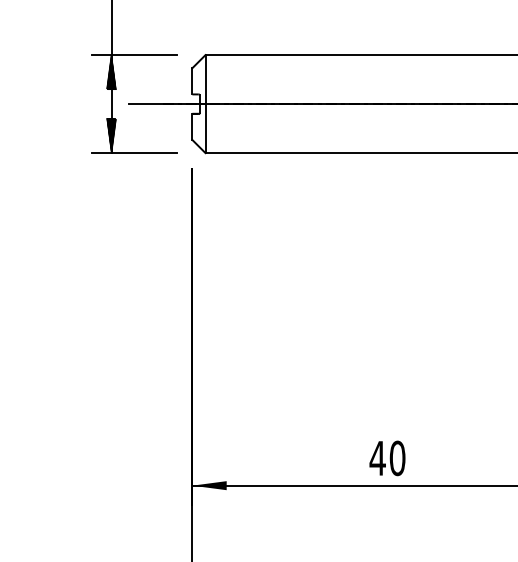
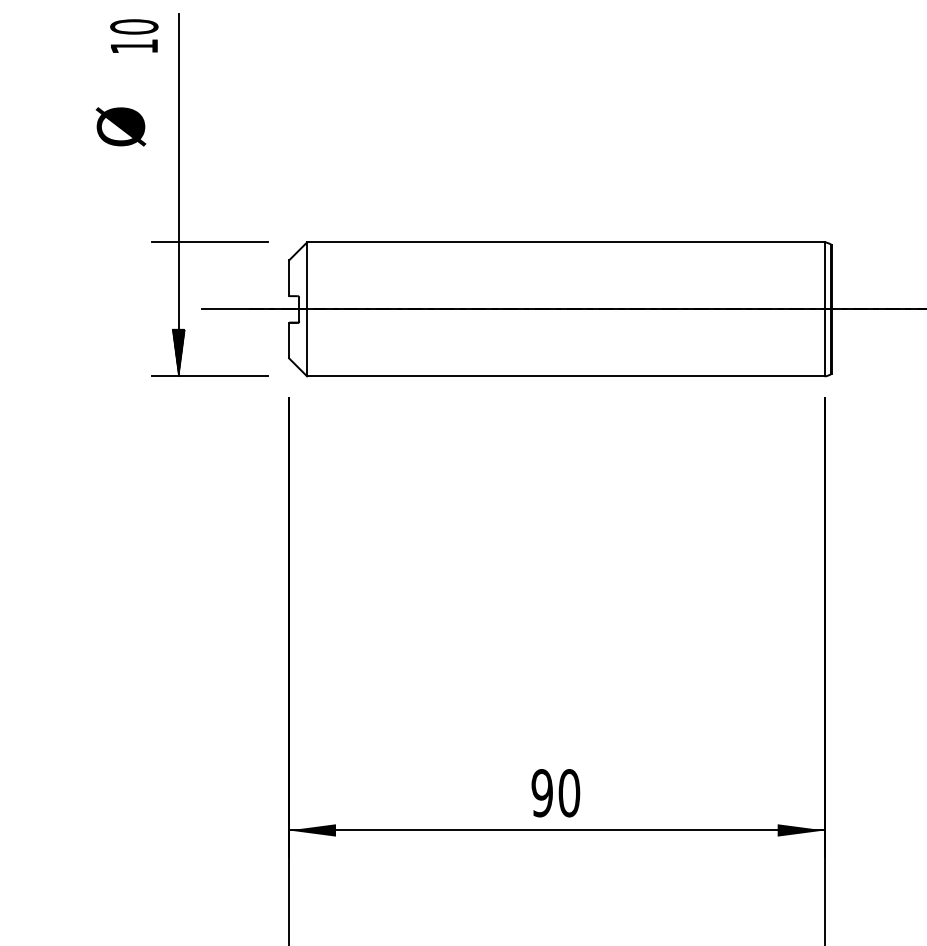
hatch: (111, 71) -> (178, 265), removed
text: (377, 458) -> (542, 793), 40 -> 90

